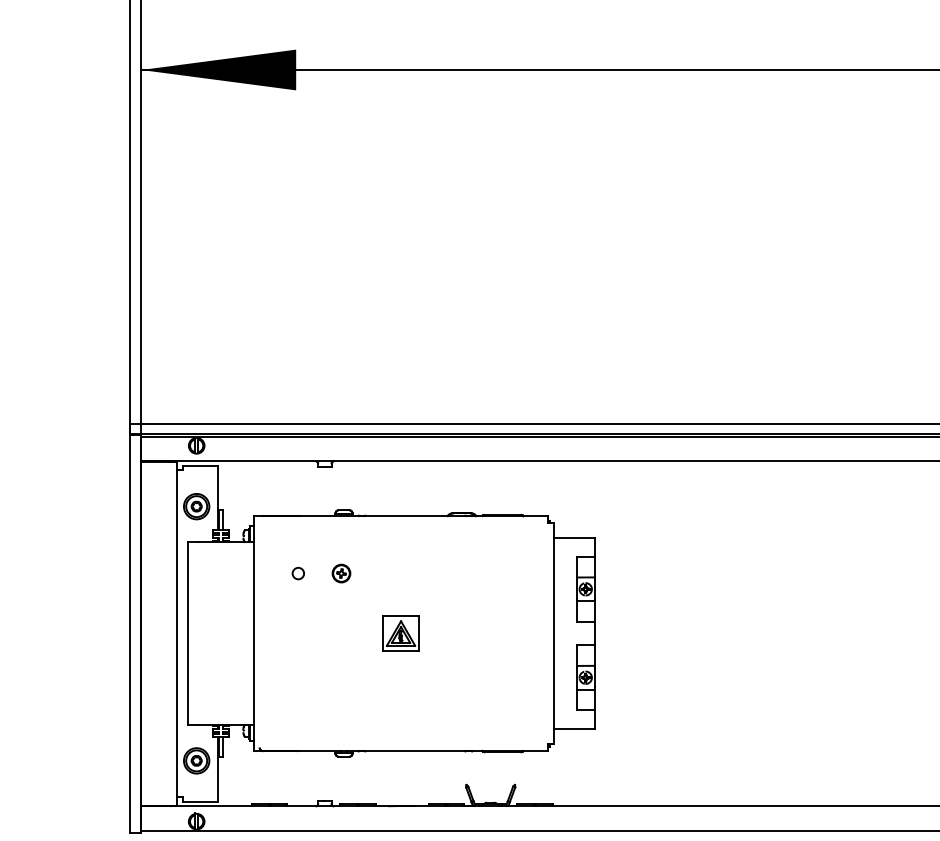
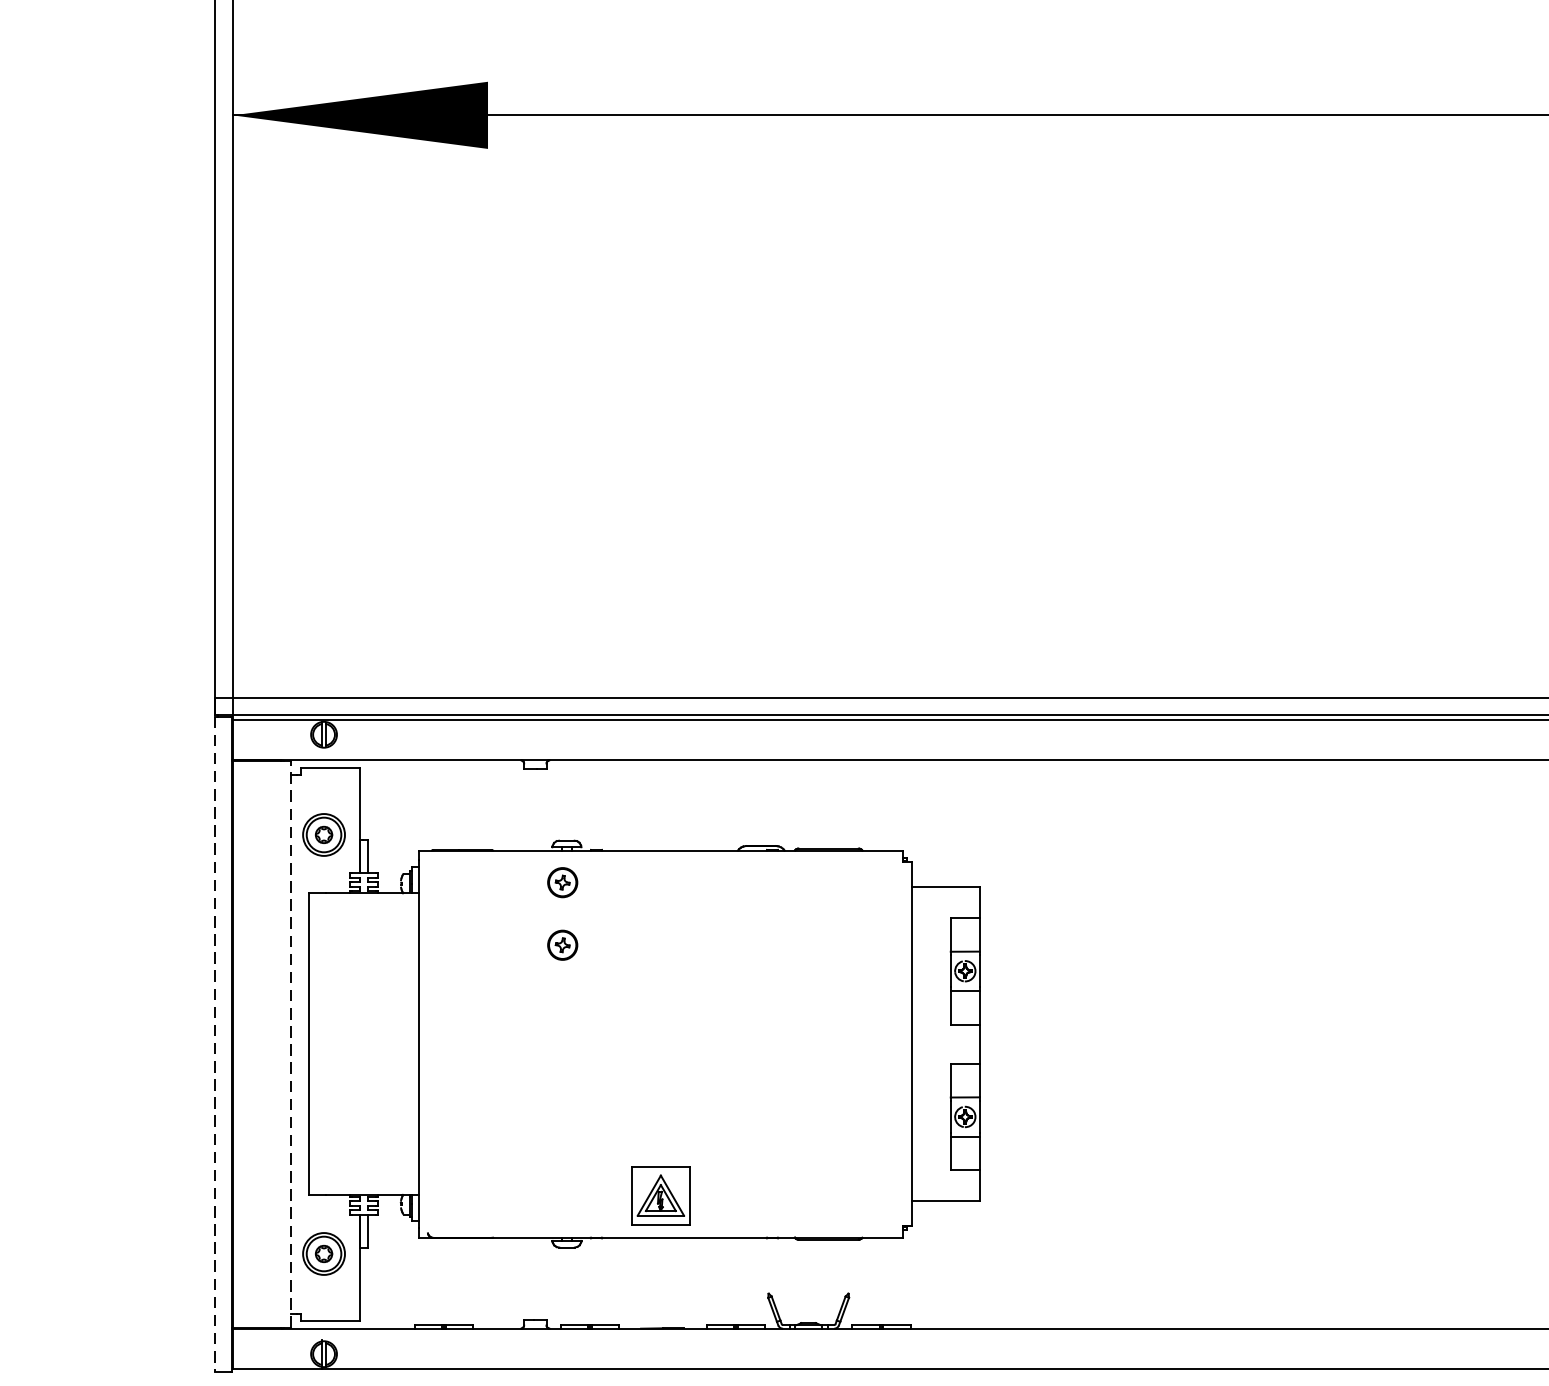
part: (341, 535) -> (562, 882), added
circle: (297, 573) -> (490, 945), removed
line: (130, 633) -> (214, 1044), solid -> dashed
line: (176, 633) -> (290, 1044), solid -> dashed
part: (400, 633) -> (659, 1195), moved

